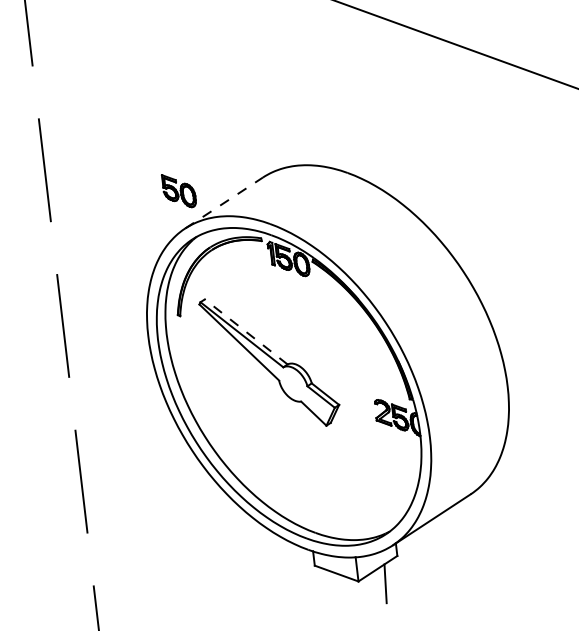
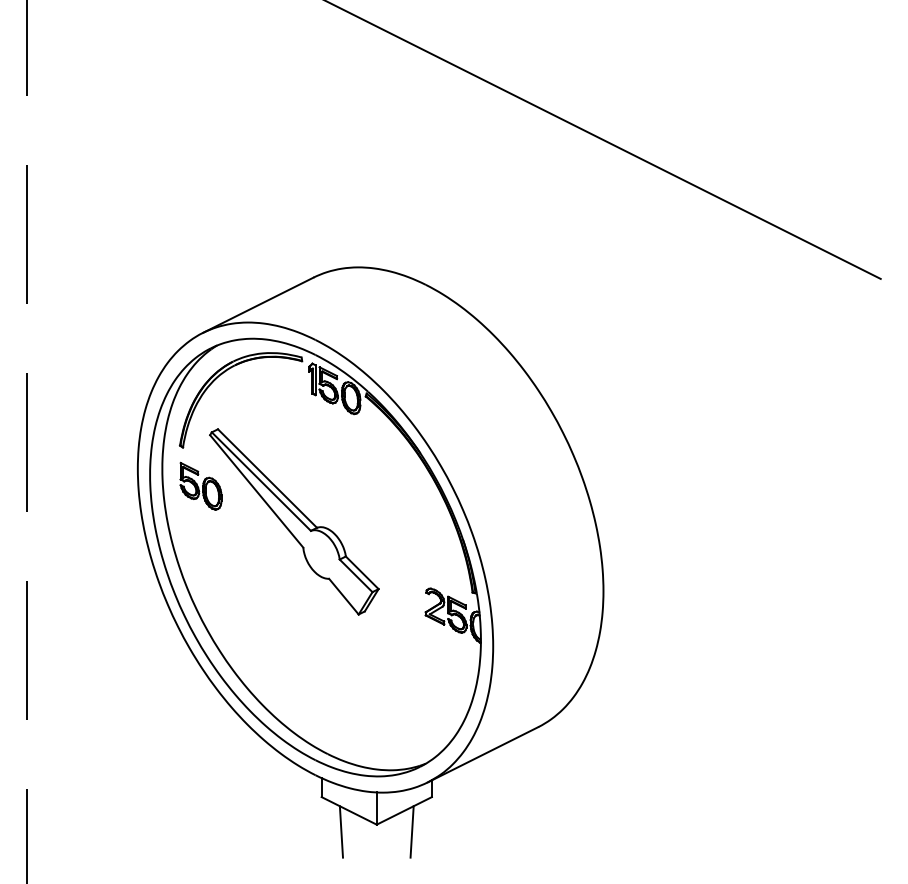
part: (178, 190) -> (200, 485), moved
line: (224, 203) -> (258, 305), dashed -> solid
line: (246, 331) -> (267, 478), dashed -> solid
line: (332, 589) -> (341, 831), added

